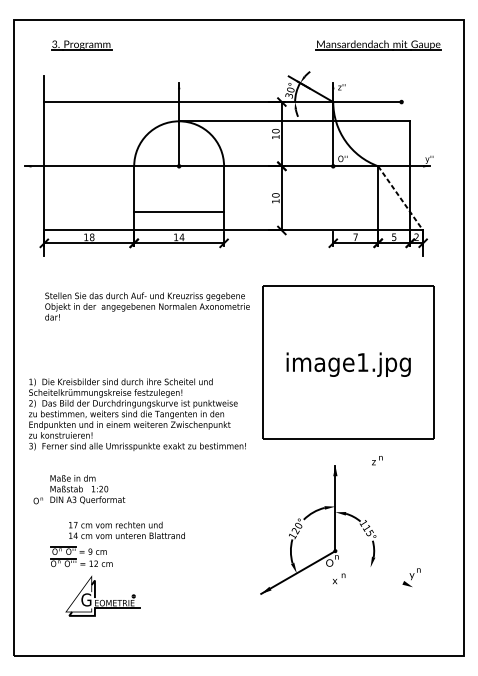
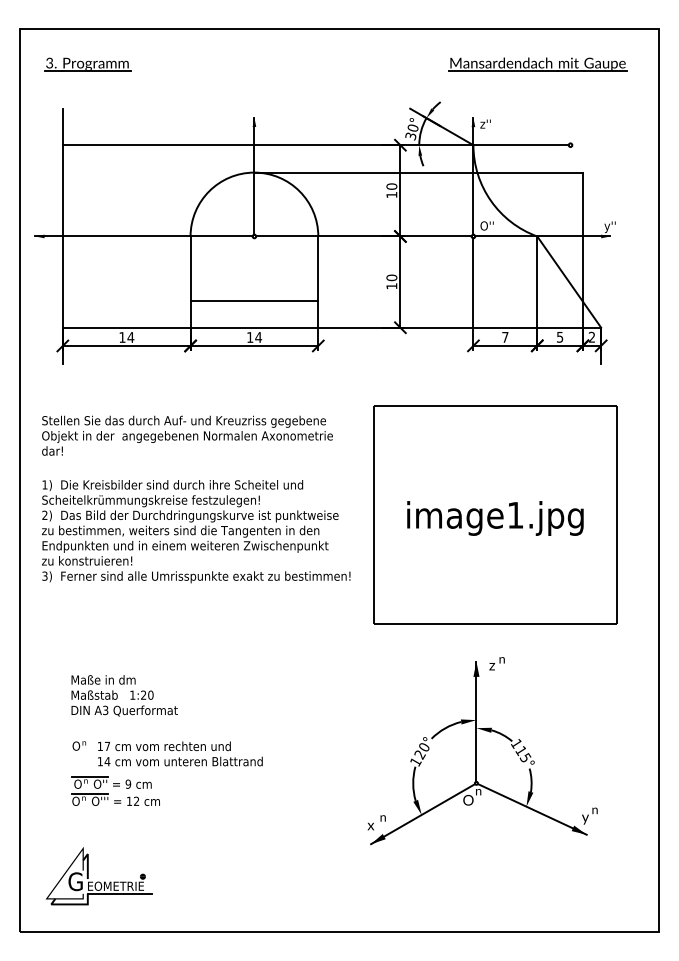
part: (81, 45) -> (87, 64), moved
line: (333, 198) -> (473, 282), added
line: (400, 198) -> (569, 282), dashed -> solid
text: (91, 237) -> (130, 337), 18 -> 14
text: (147, 306) -> (187, 435), moved
text: (137, 414) -> (196, 531), moved
text: (376, 460) -> (496, 663), moved
text: (37, 500) -> (78, 745), moved
line: (374, 568) -> (531, 808), added
text: (338, 578) -> (376, 822), moved
part: (102, 596) -> (98, 876), moved

